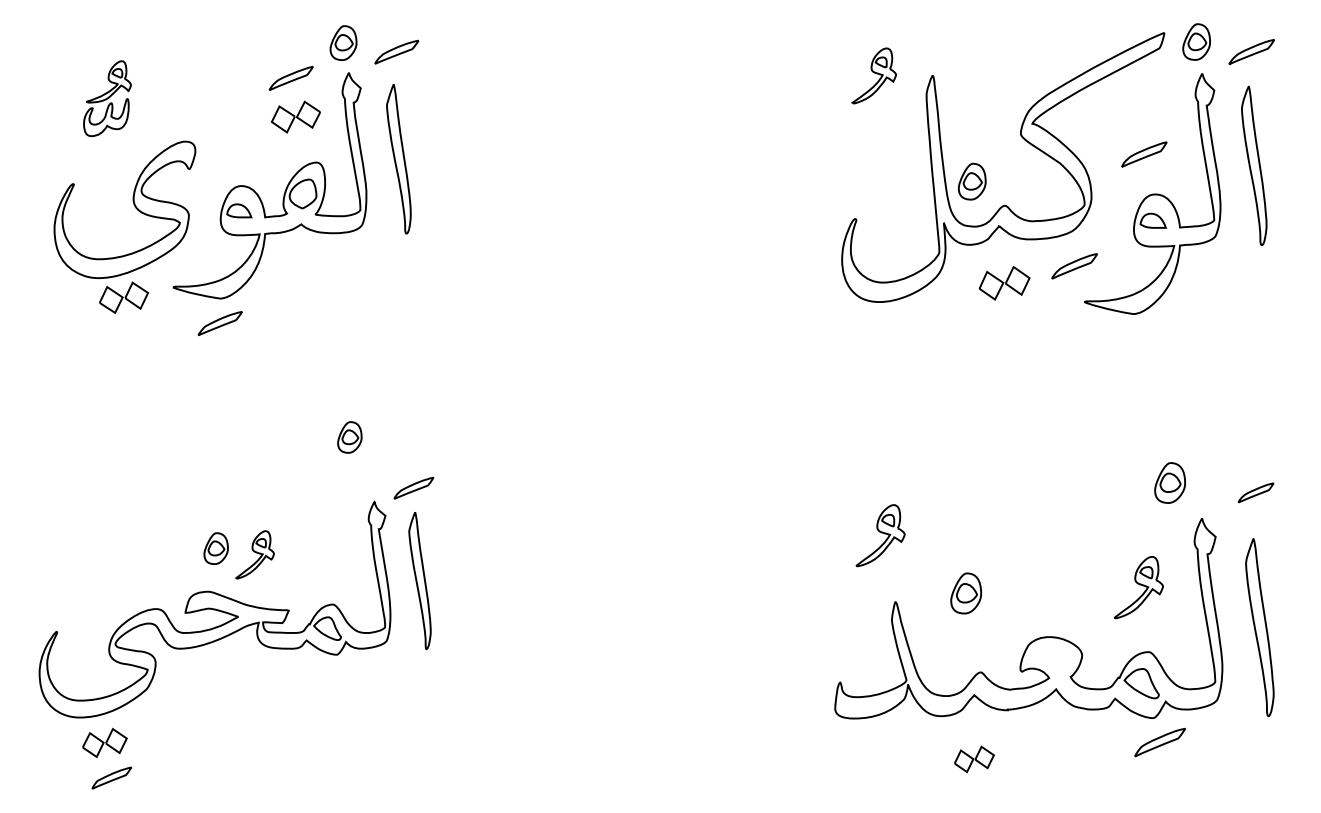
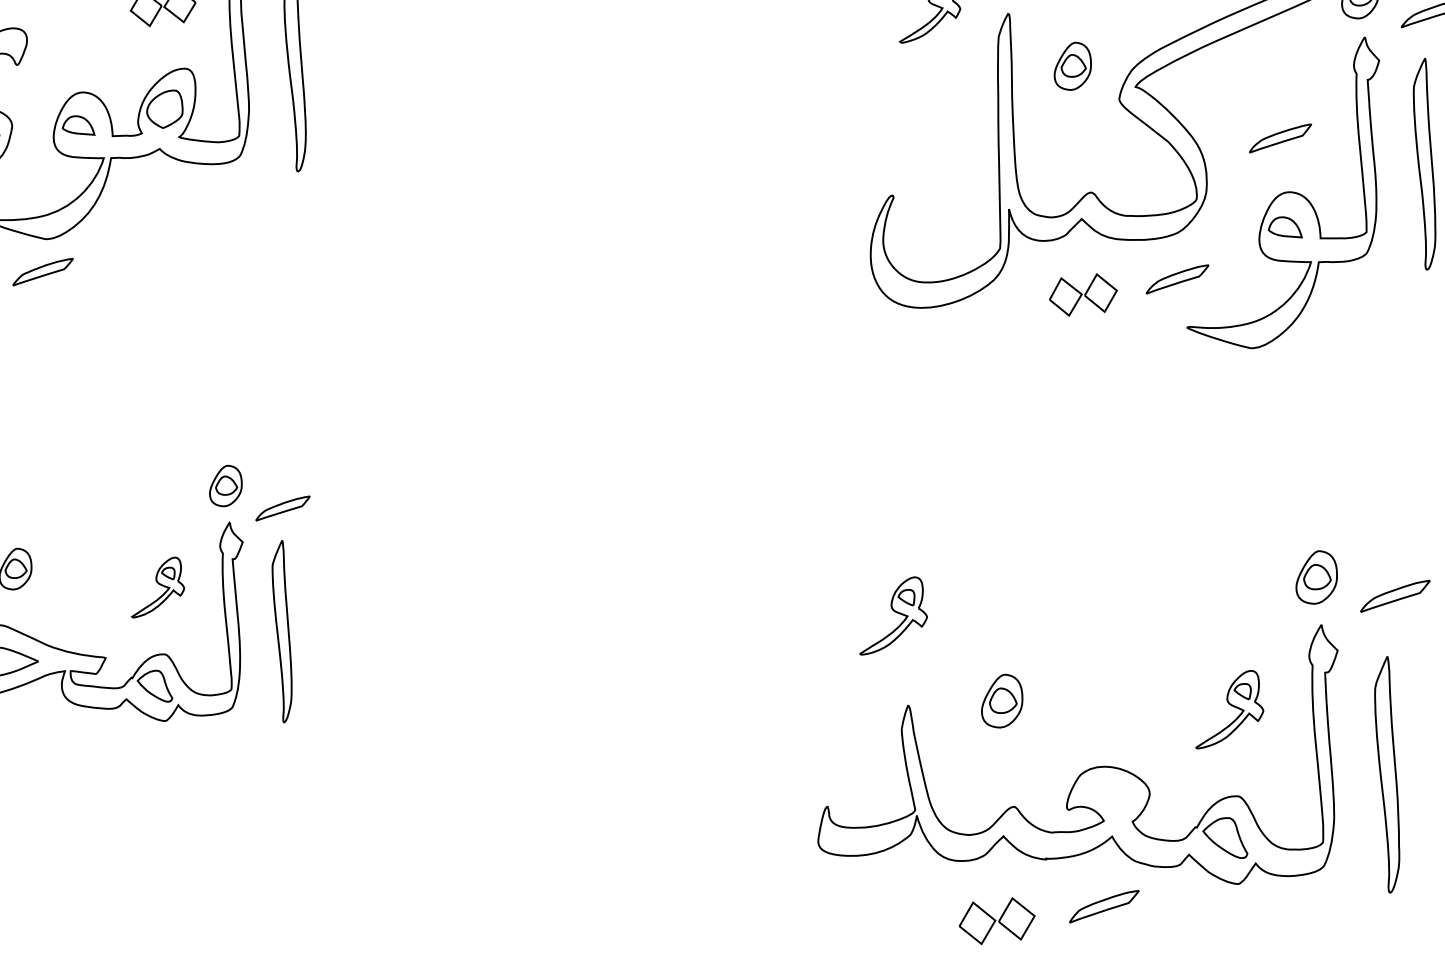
part: (971, 181) -> (1072, 65), moved
part: (349, 437) -> (225, 486), moved
part: (1169, 482) -> (1316, 576), moved
part: (1255, 492) -> (1394, 595), size x1.43
part: (254, 554) -> (158, 587), moved
part: (1159, 742) -> (1103, 906), moved
part: (974, 759) -> (997, 921), size x1.43

